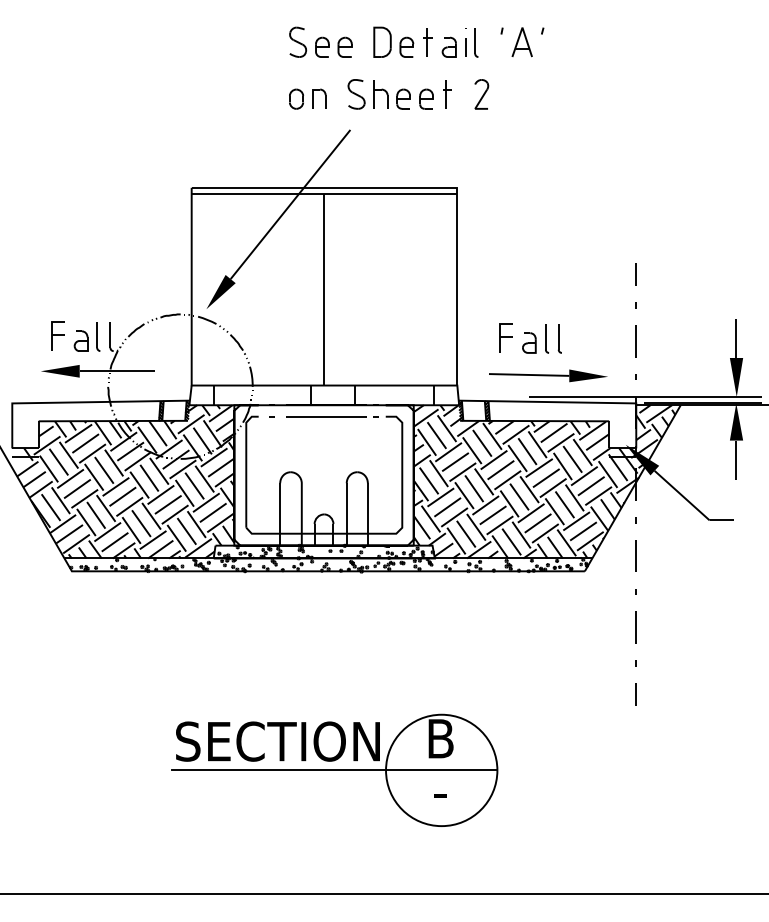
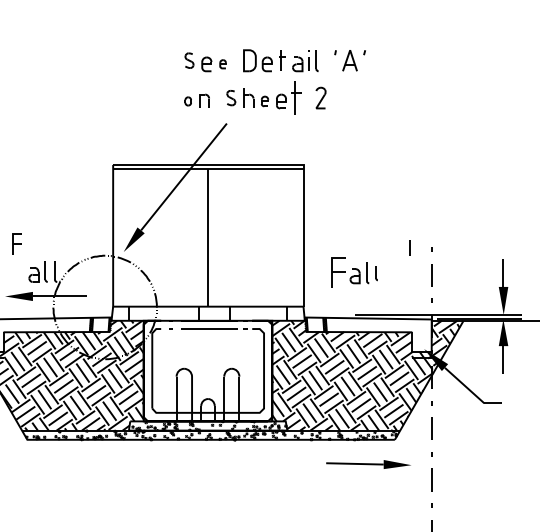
part: (298, 41) -> (189, 60), size x0.7
part: (344, 46) -> (222, 63), size x0.6
part: (356, 94) -> (231, 98), size x0.7
part: (447, 94) -> (296, 98), size x1.6
part: (296, 98) -> (188, 101), size x0.6
part: (403, 98) -> (264, 101), size x0.7
line: (635, 274) -> (409, 247), moved
part: (57, 335) -> (17, 244), moved
part: (505, 337) -> (338, 272), size x1.4
part: (559, 338) -> (376, 272), size x0.7
part: (548, 375) -> (368, 464), moved

